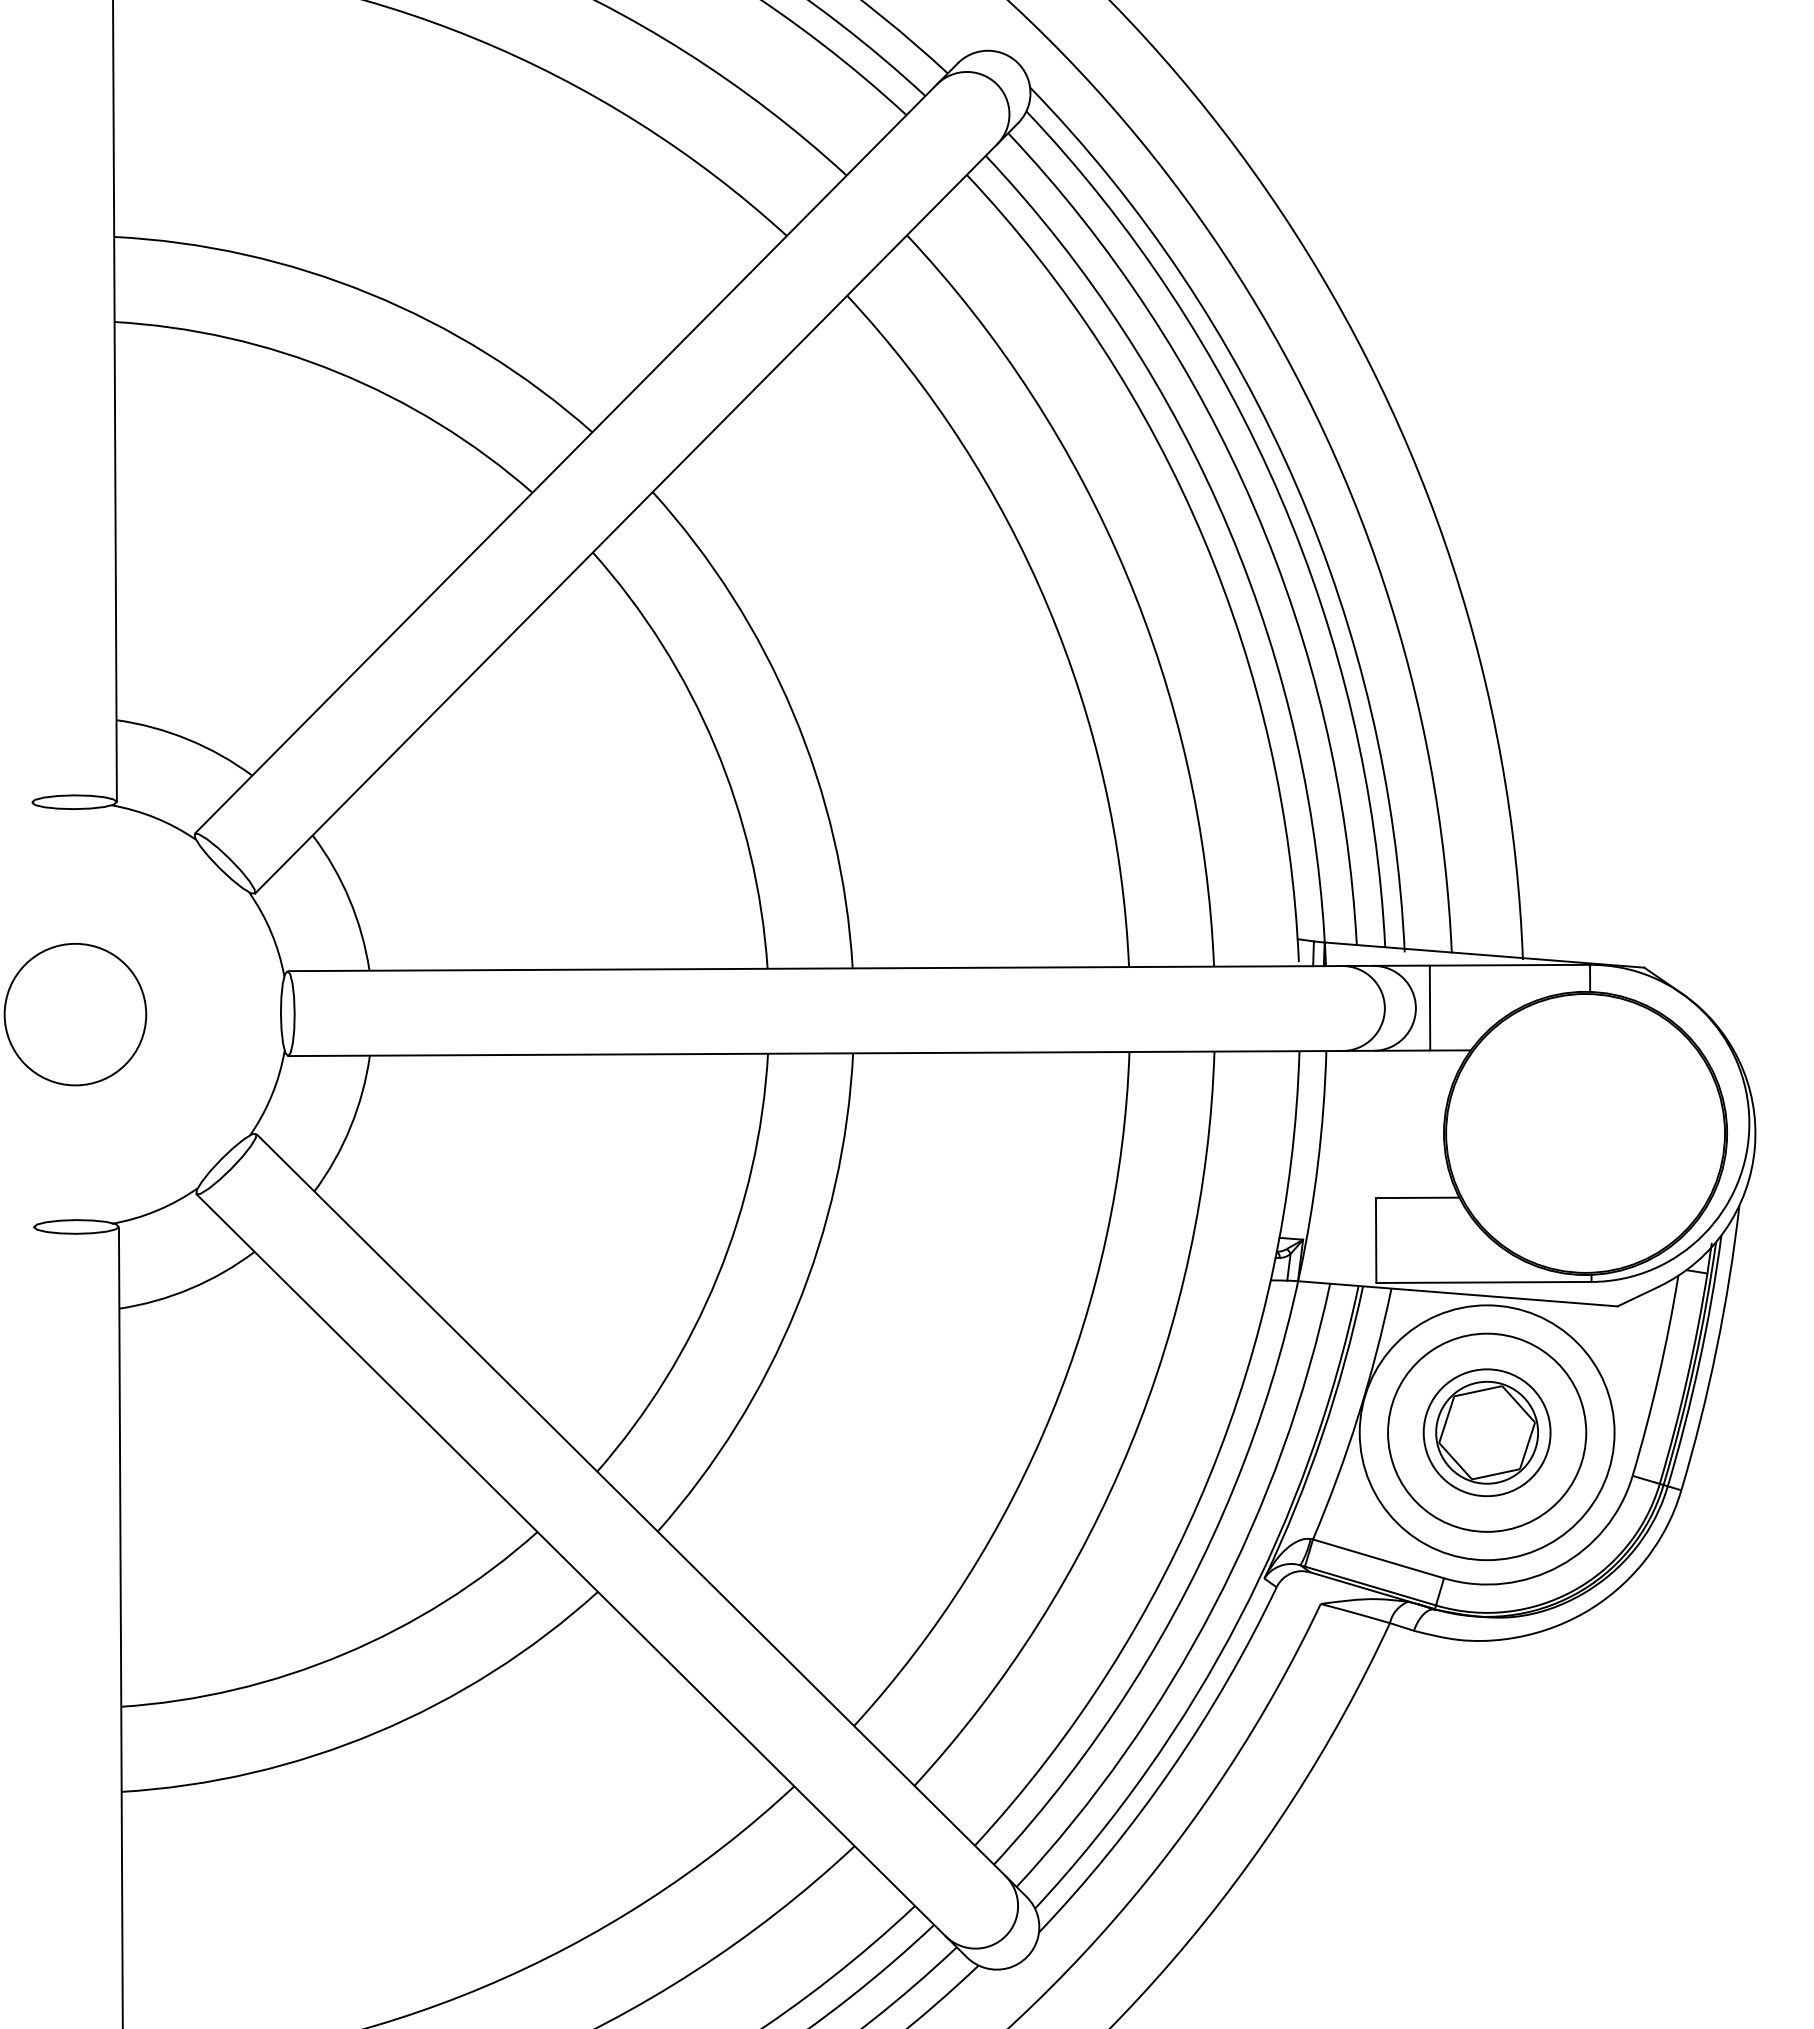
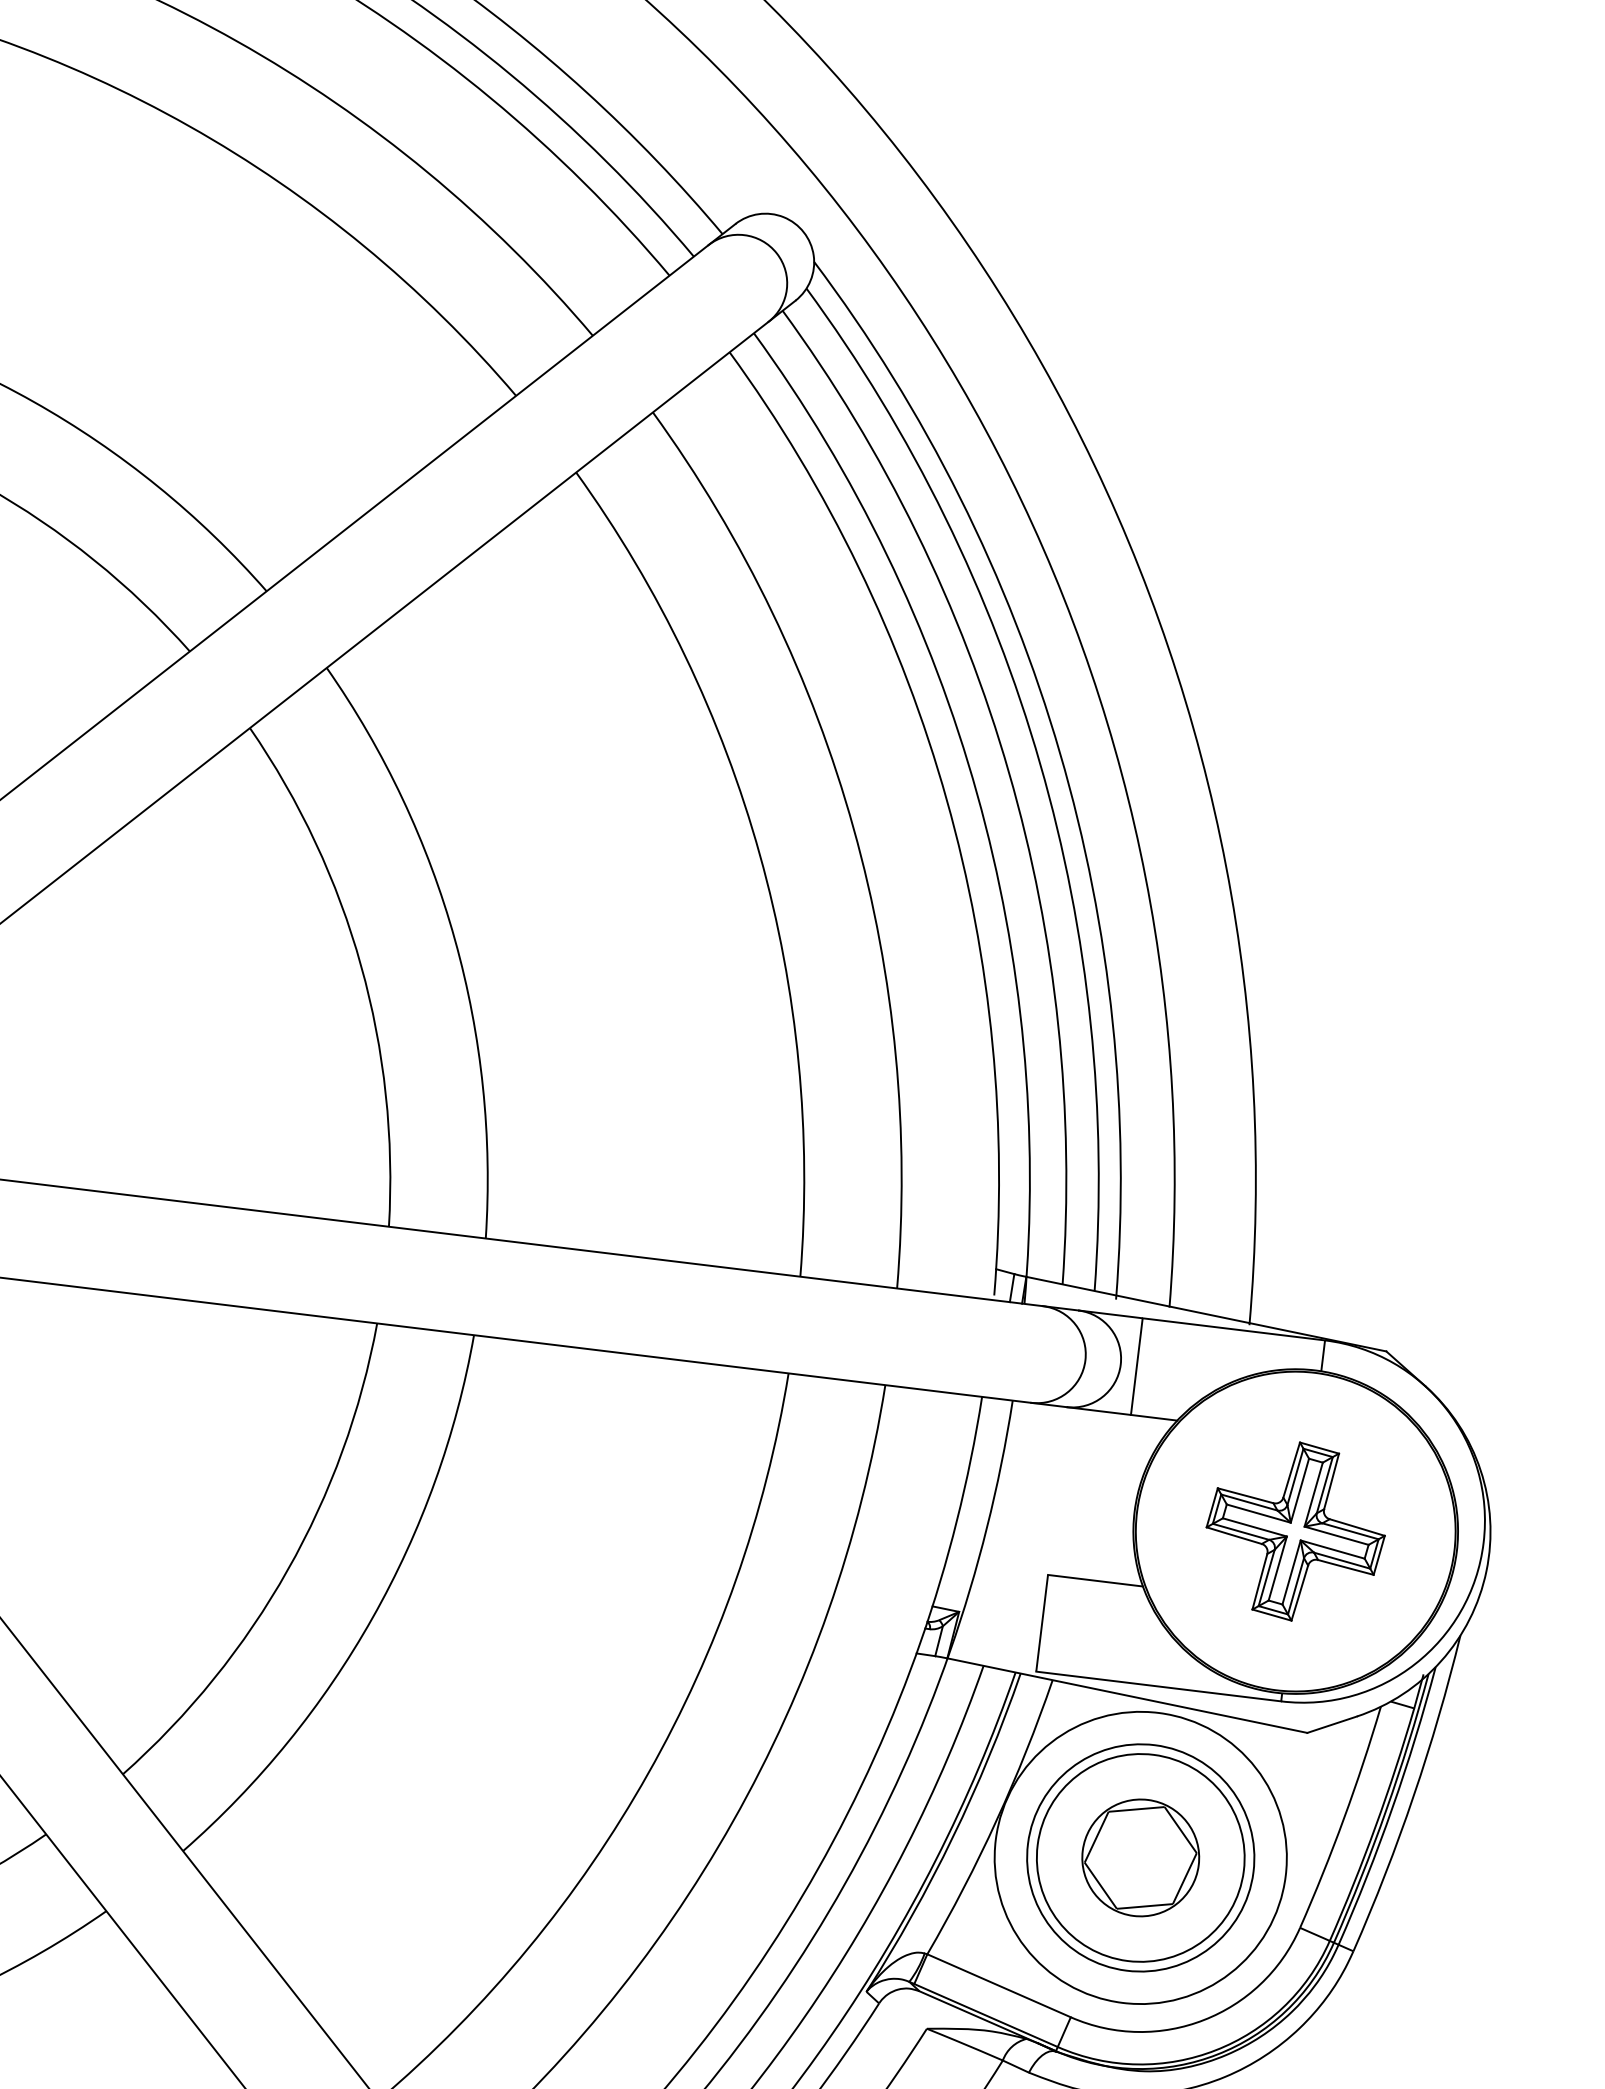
part: (1585, 1133) -> (1295, 1531), added
circle: (1486, 1432) -> (1140, 1857), size x1.43

